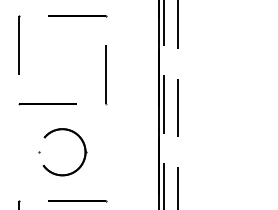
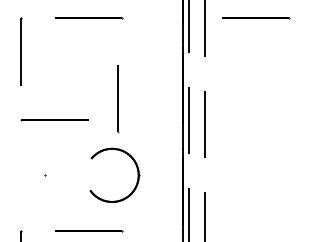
line: (222, 16) -> (256, 19), added
line: (106, 75) -> (117, 99), moved
part: (83, 146) -> (136, 168), moved

